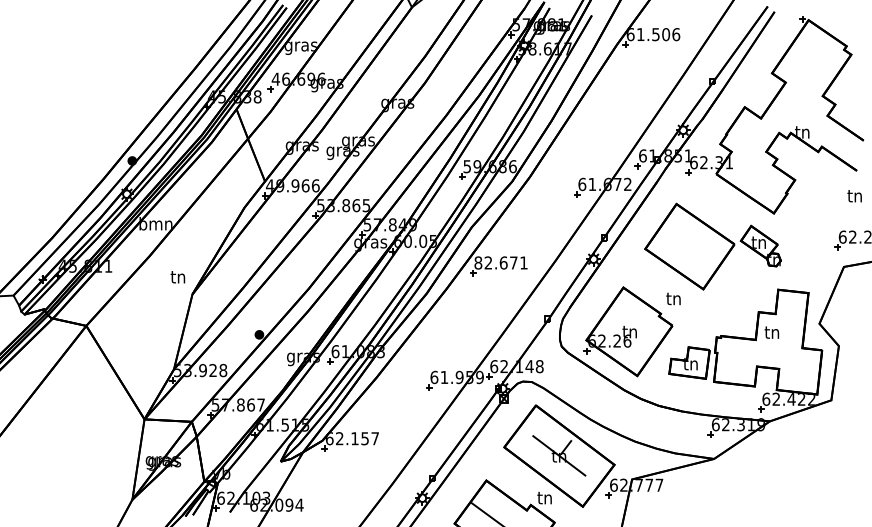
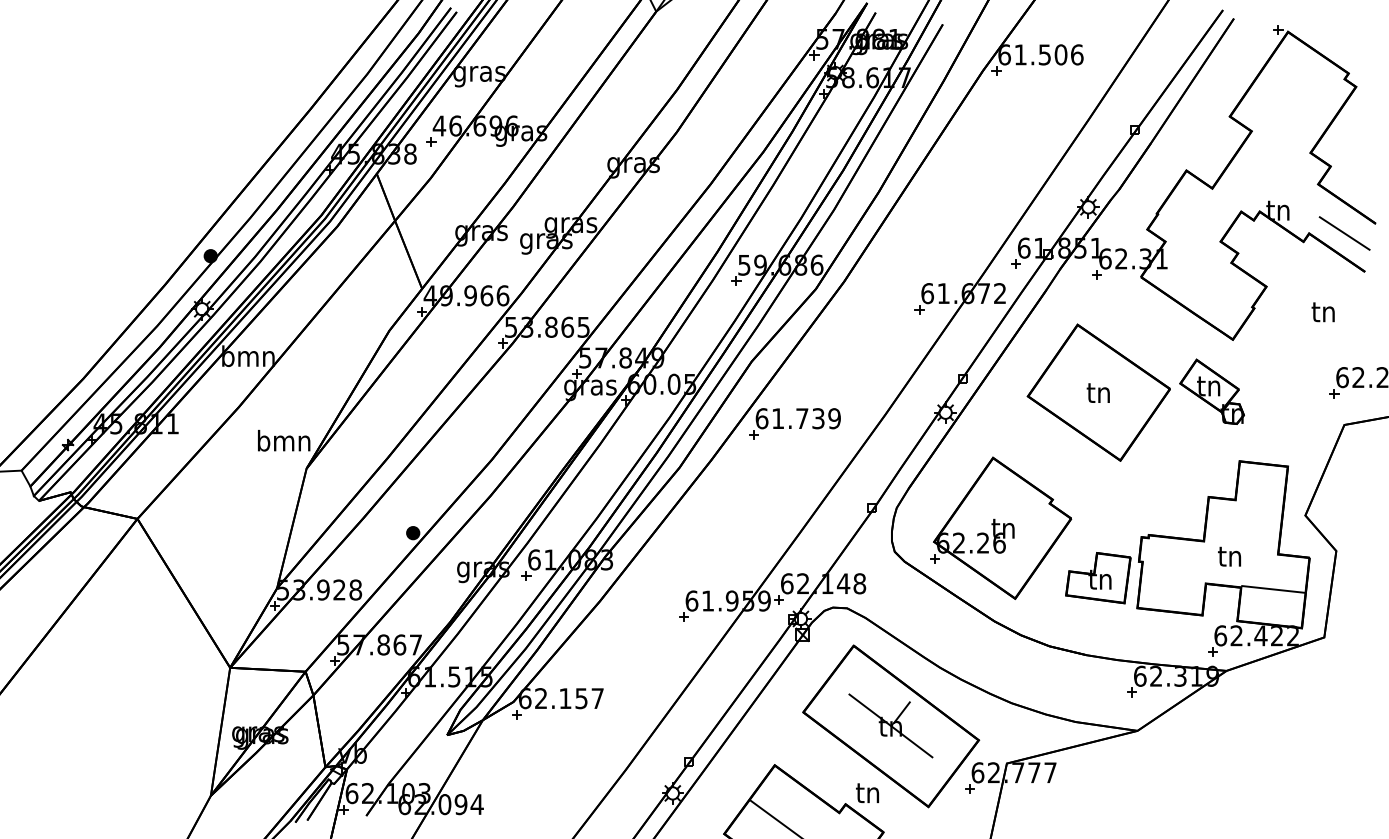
line: (843, 146) -> (1343, 233), added
text: (854, 196) -> (1322, 312), moved
text: (500, 262) -> (797, 417), 82.671 -> 61.739
text: (178, 276) -> (284, 440), tn -> bmn
text: (673, 298) -> (1098, 392), moved
text: (771, 332) -> (1228, 556), moved
line: (798, 370) -> (1271, 589), added

